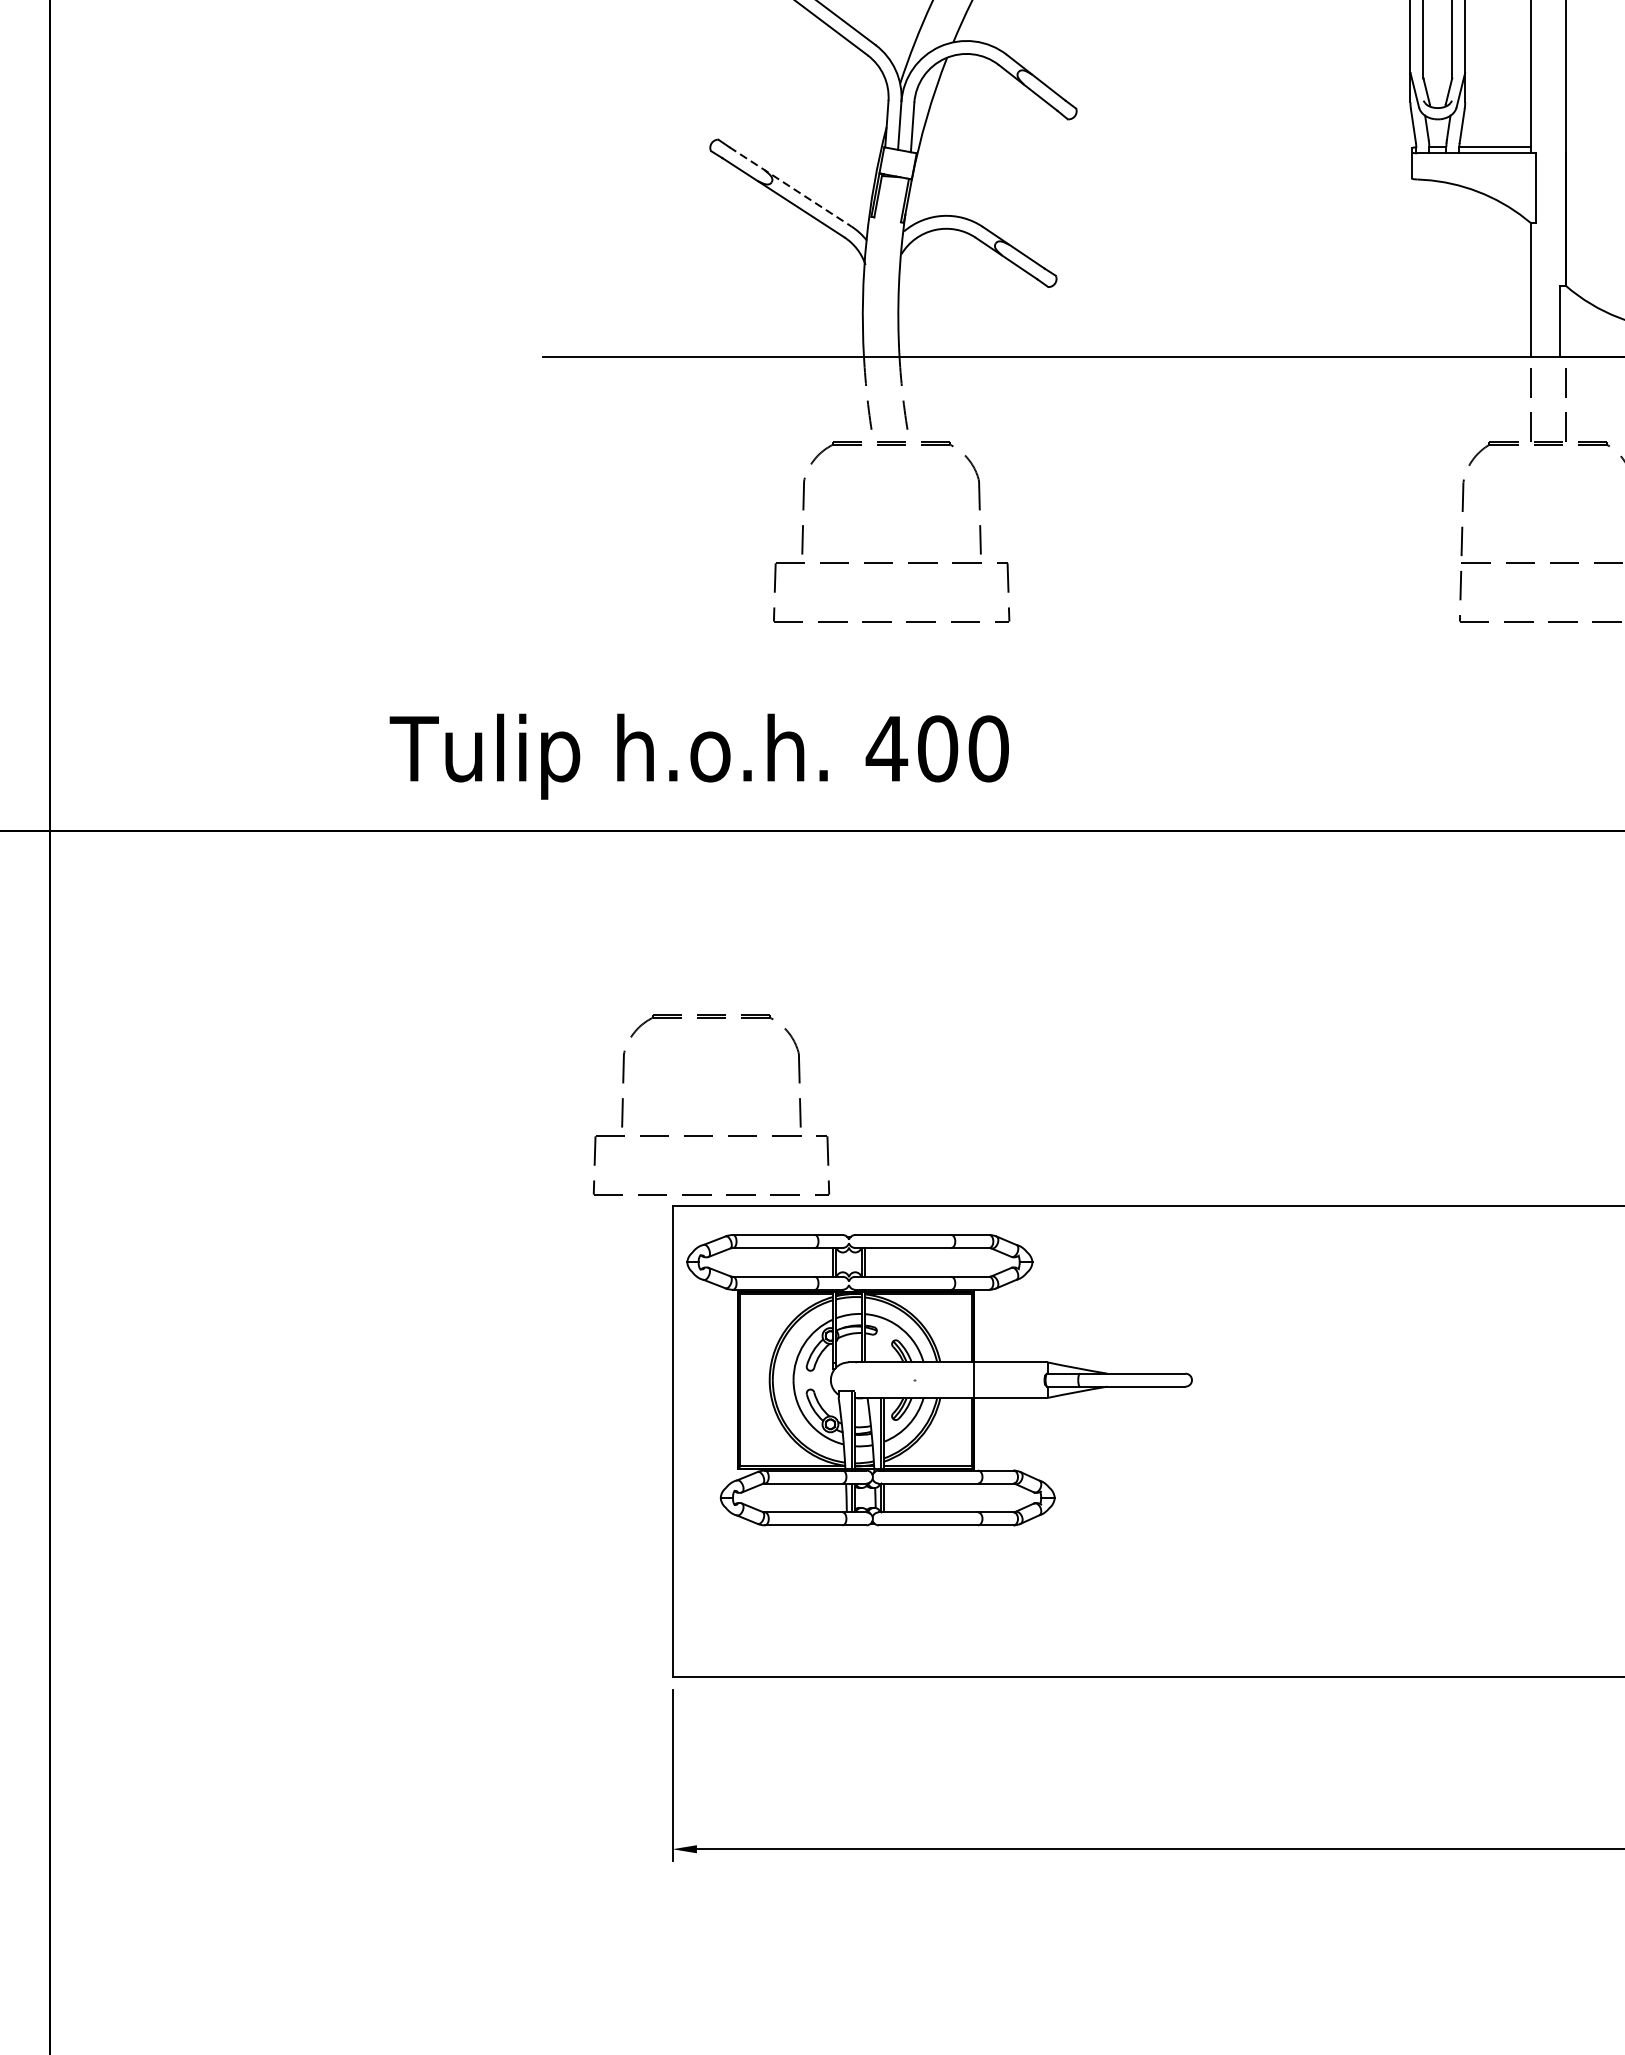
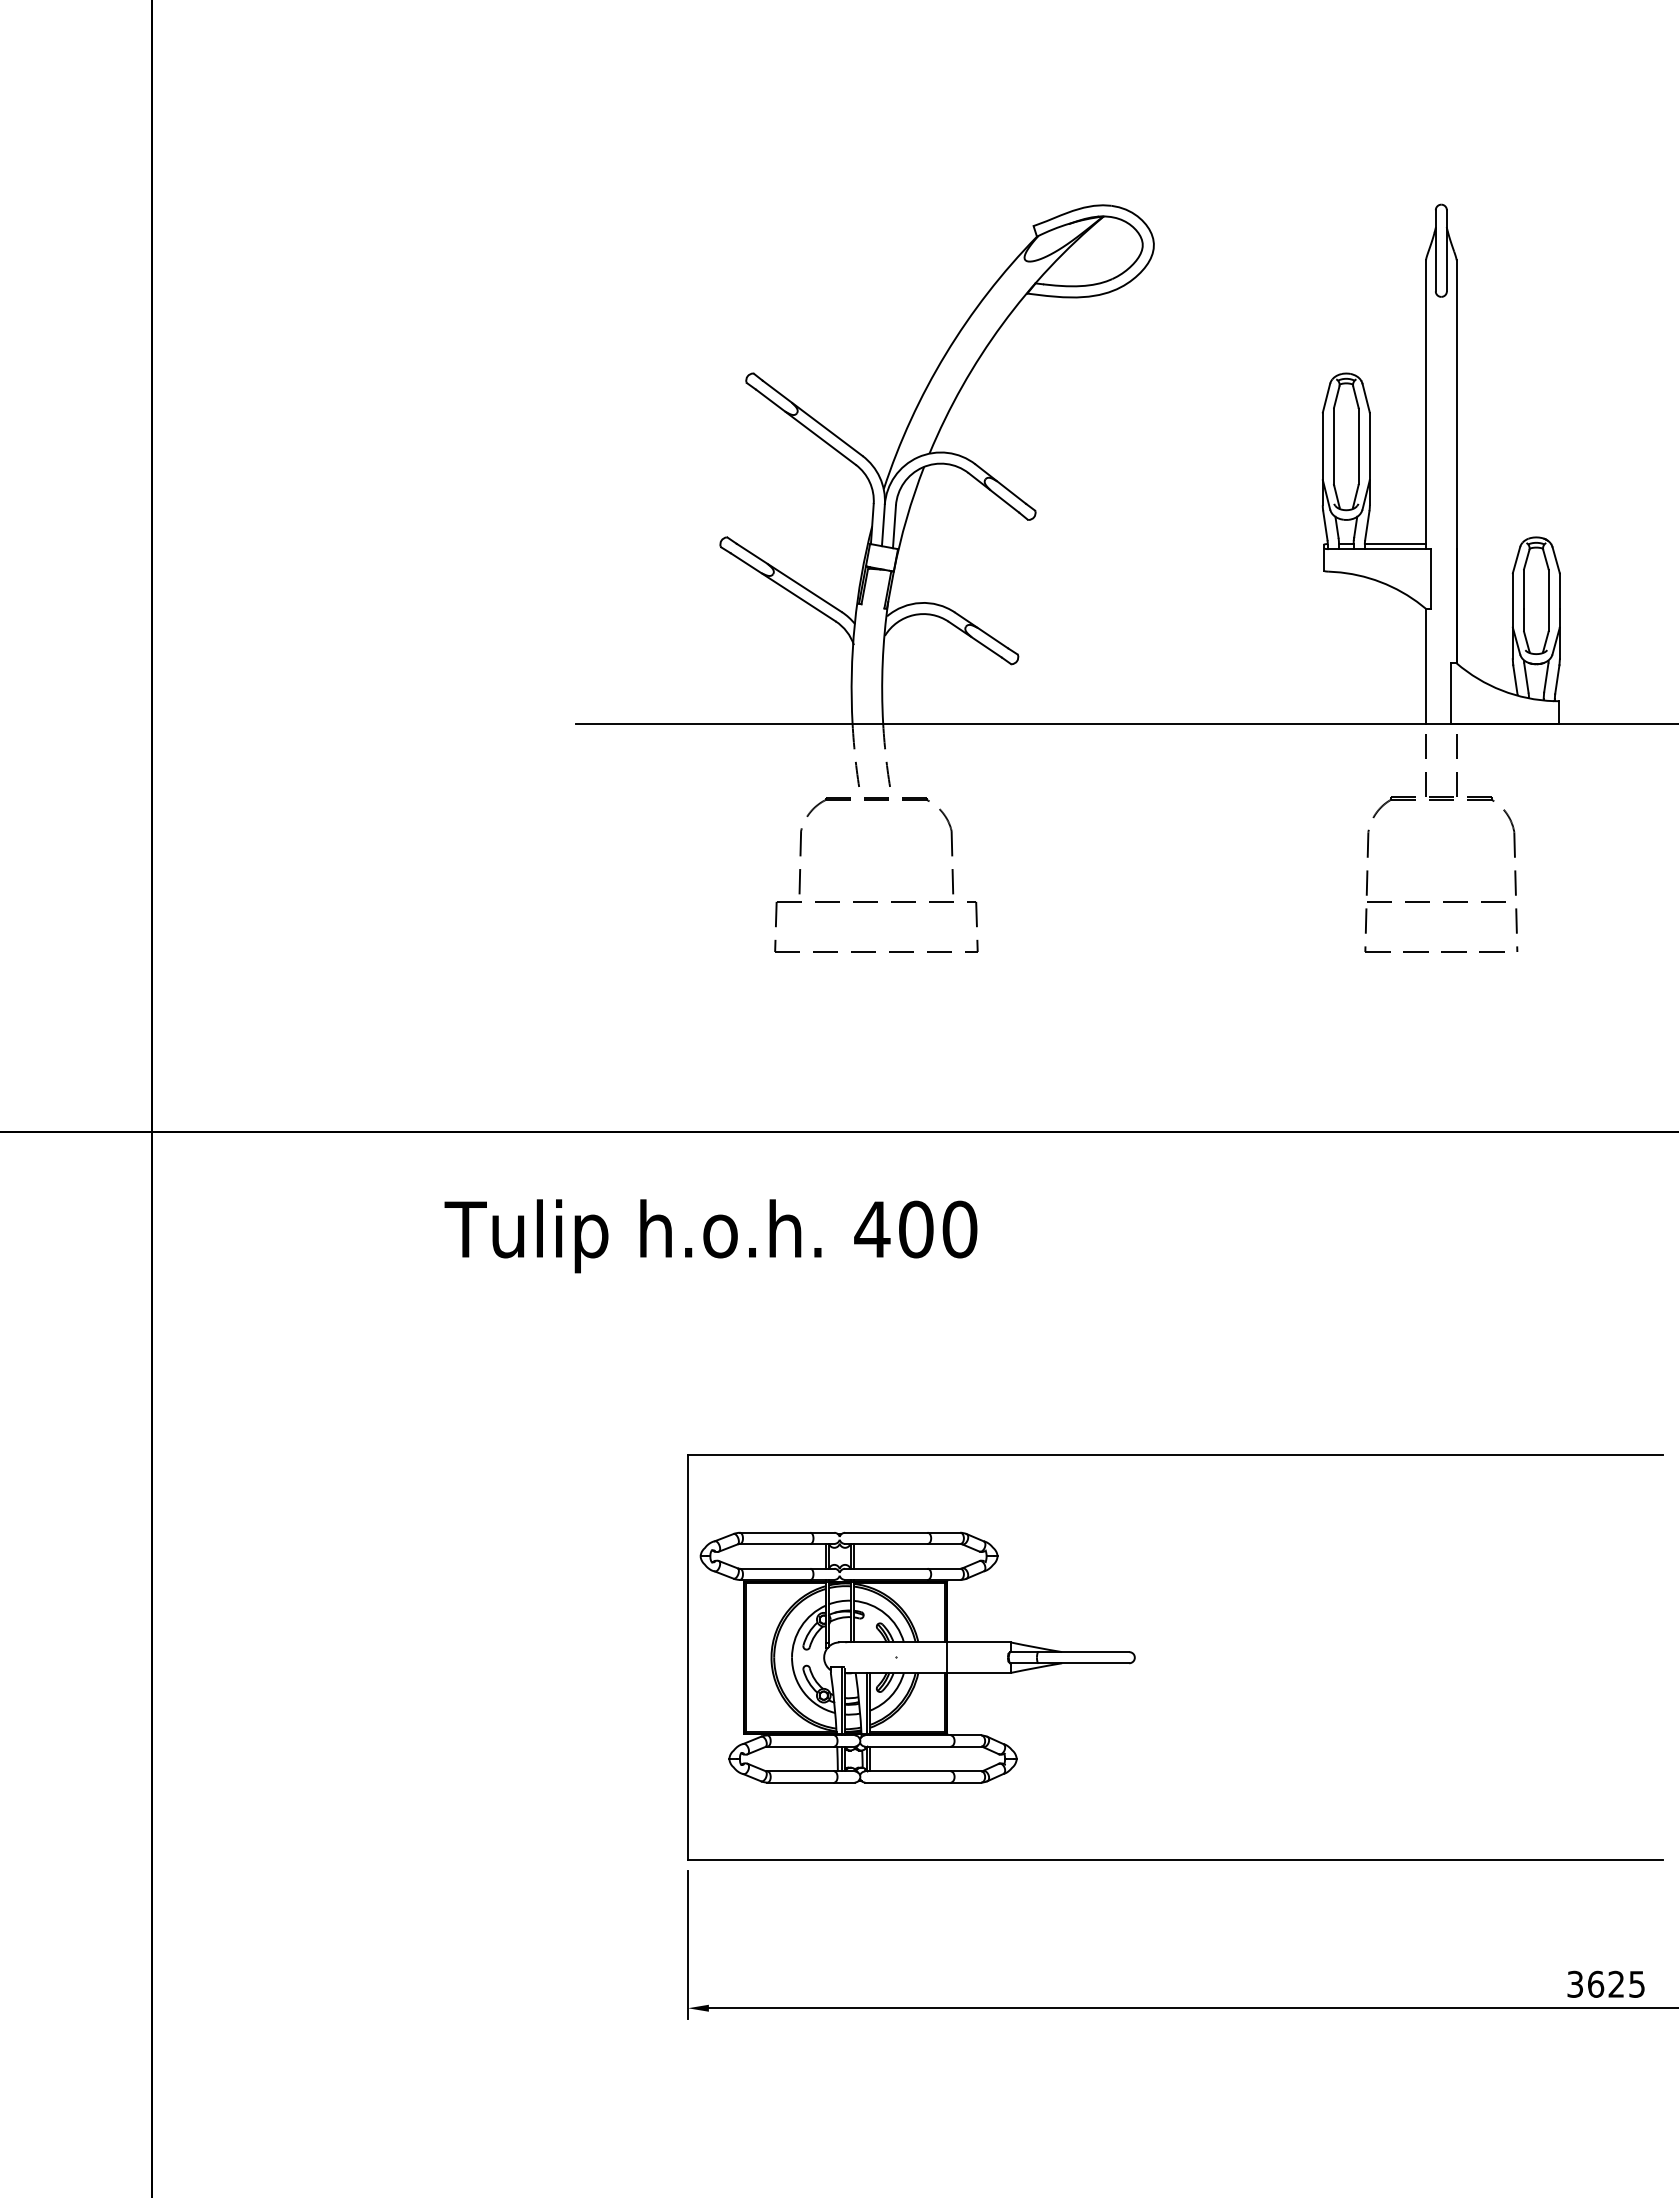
line: (790, 186) -> (789, 577), dashed -> solid
text: (698, 756) -> (710, 1236), moved
part: (711, 1135) -> (721, 1394), removed
part: (939, 1379) -> (917, 1657), moved

